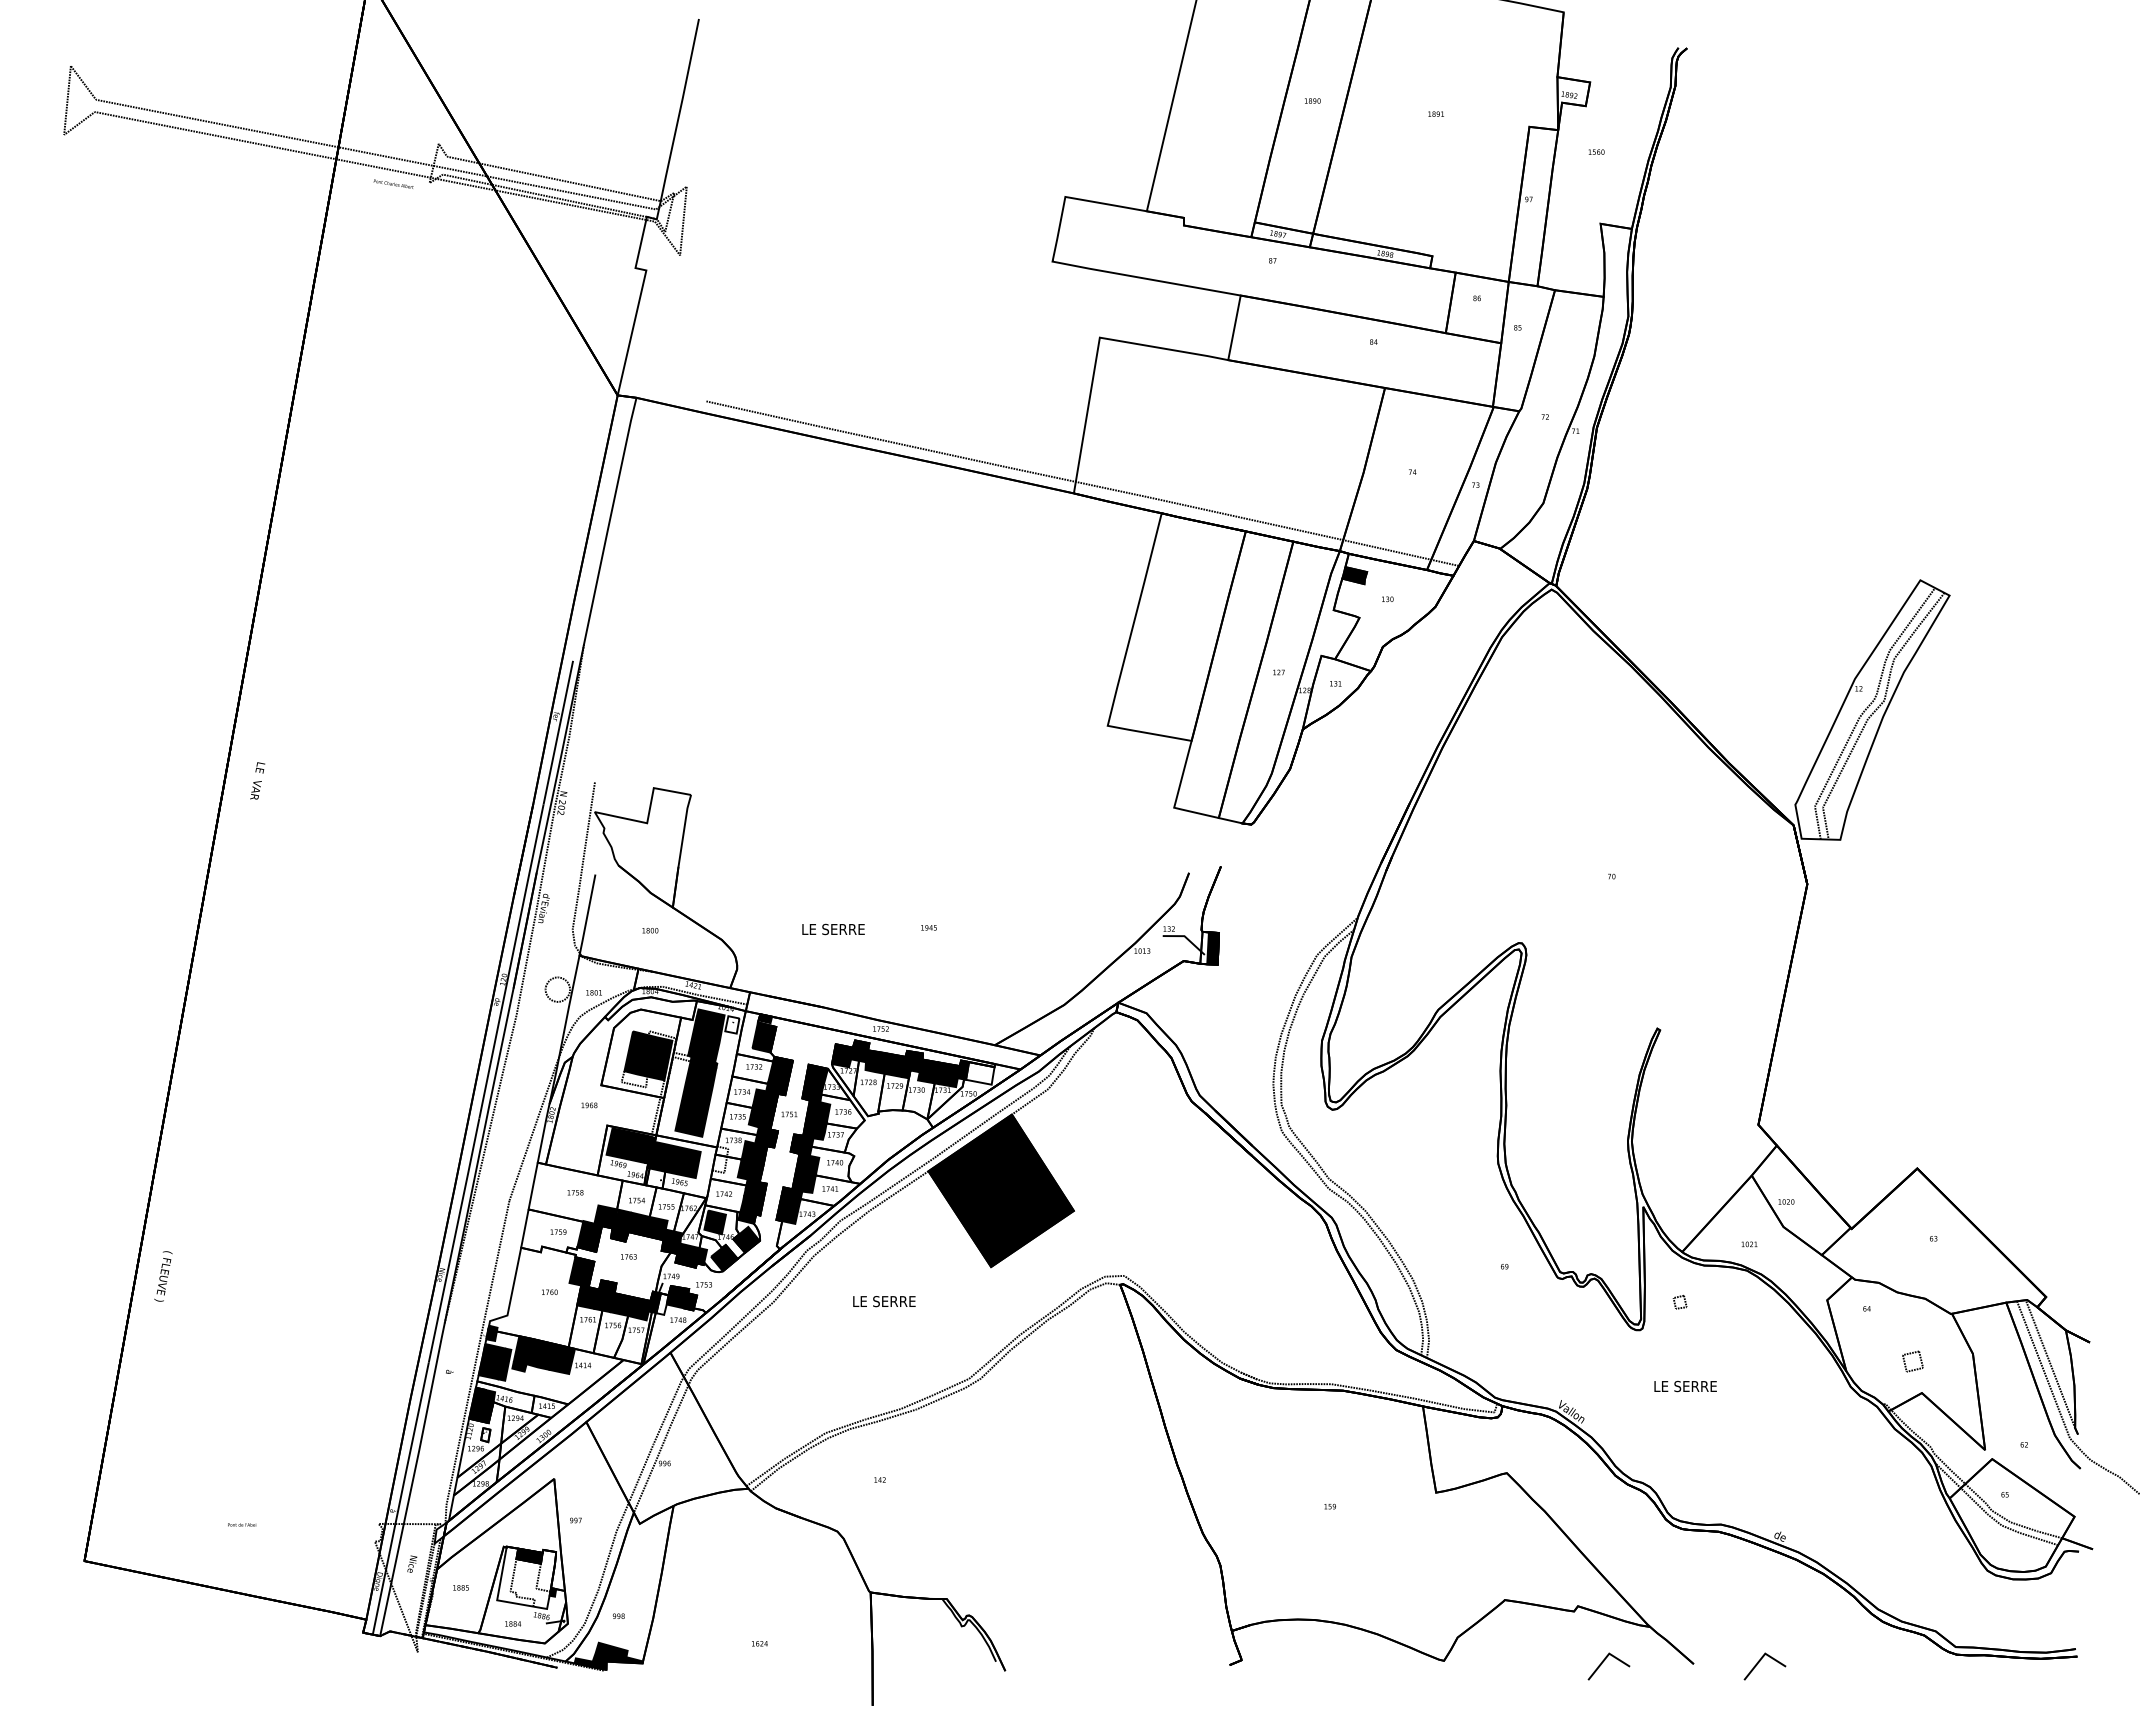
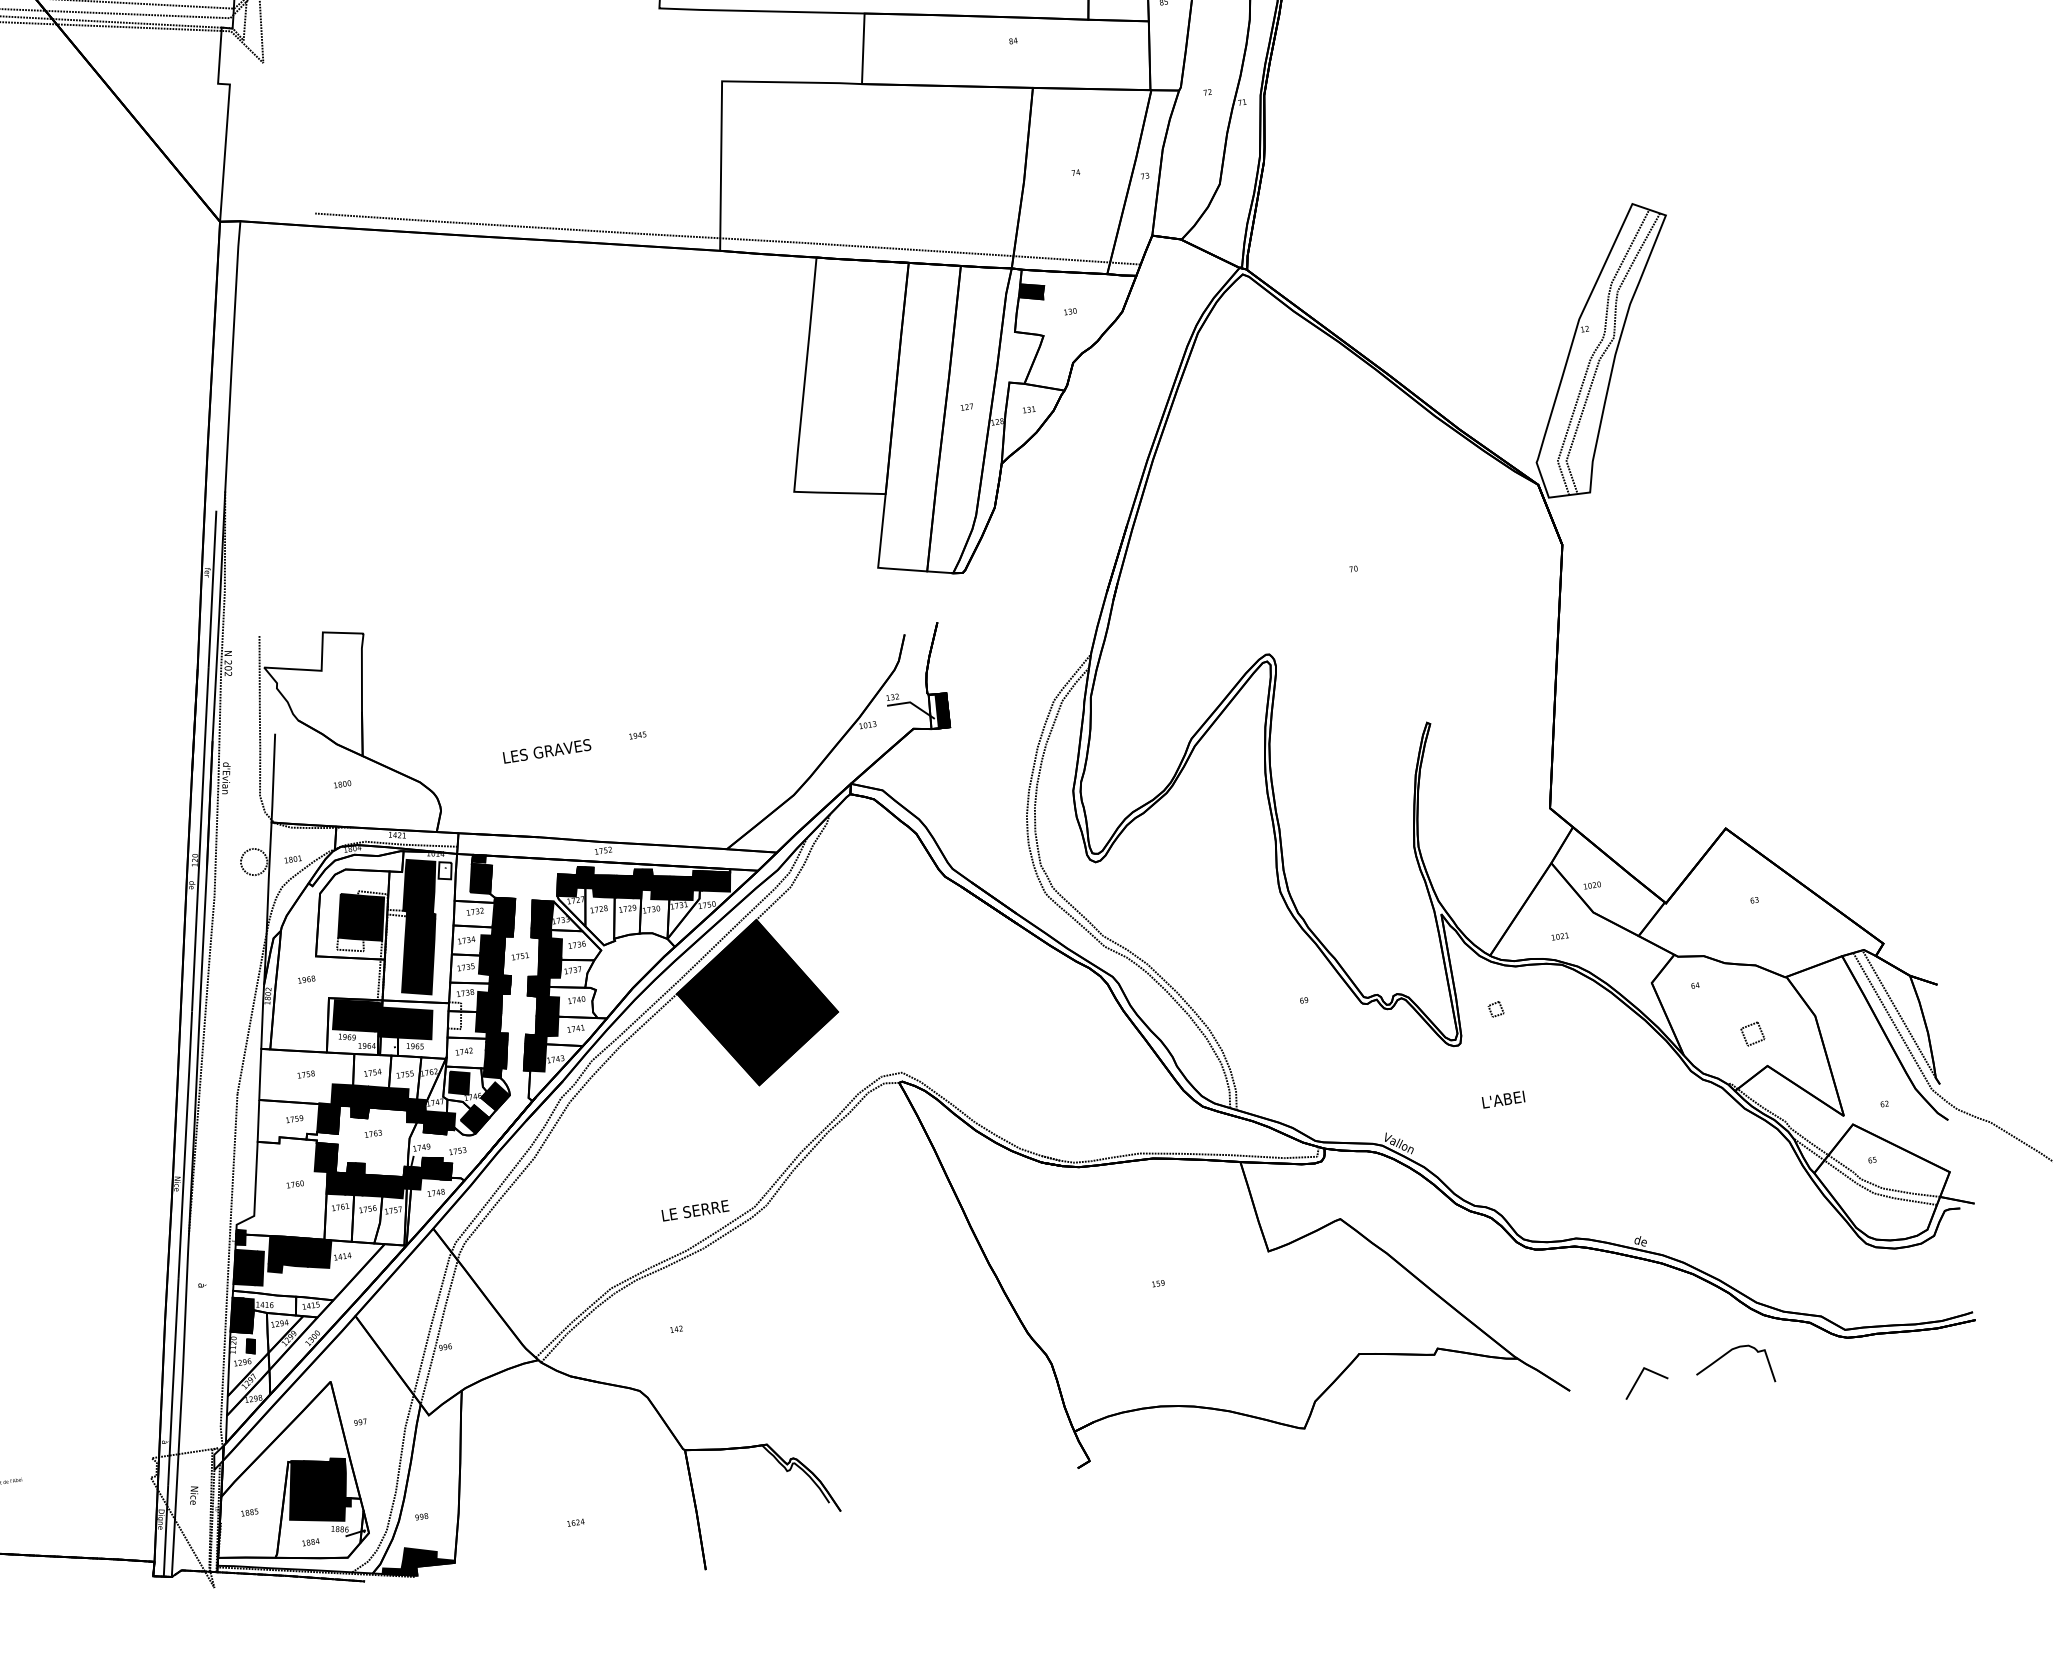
text: (851, 929) -> (555, 749), LE SERRE -> LES GRAVES
fill: (980, 1073) -> (716, 881), added
text: (884, 1301) -> (695, 1210), moved
fill: (662, 1303) -> (416, 1177), added
text: (1689, 1386) -> (1519, 1097), LE SERRE -> L'ABEI
fill: (485, 1435) -> (250, 1346), added
fill: (526, 1577) -> (317, 1490), added
curve: (1842, 1653) -> (1726, 1355), added
line: (1604, 1661) -> (1474, 1402), removed

